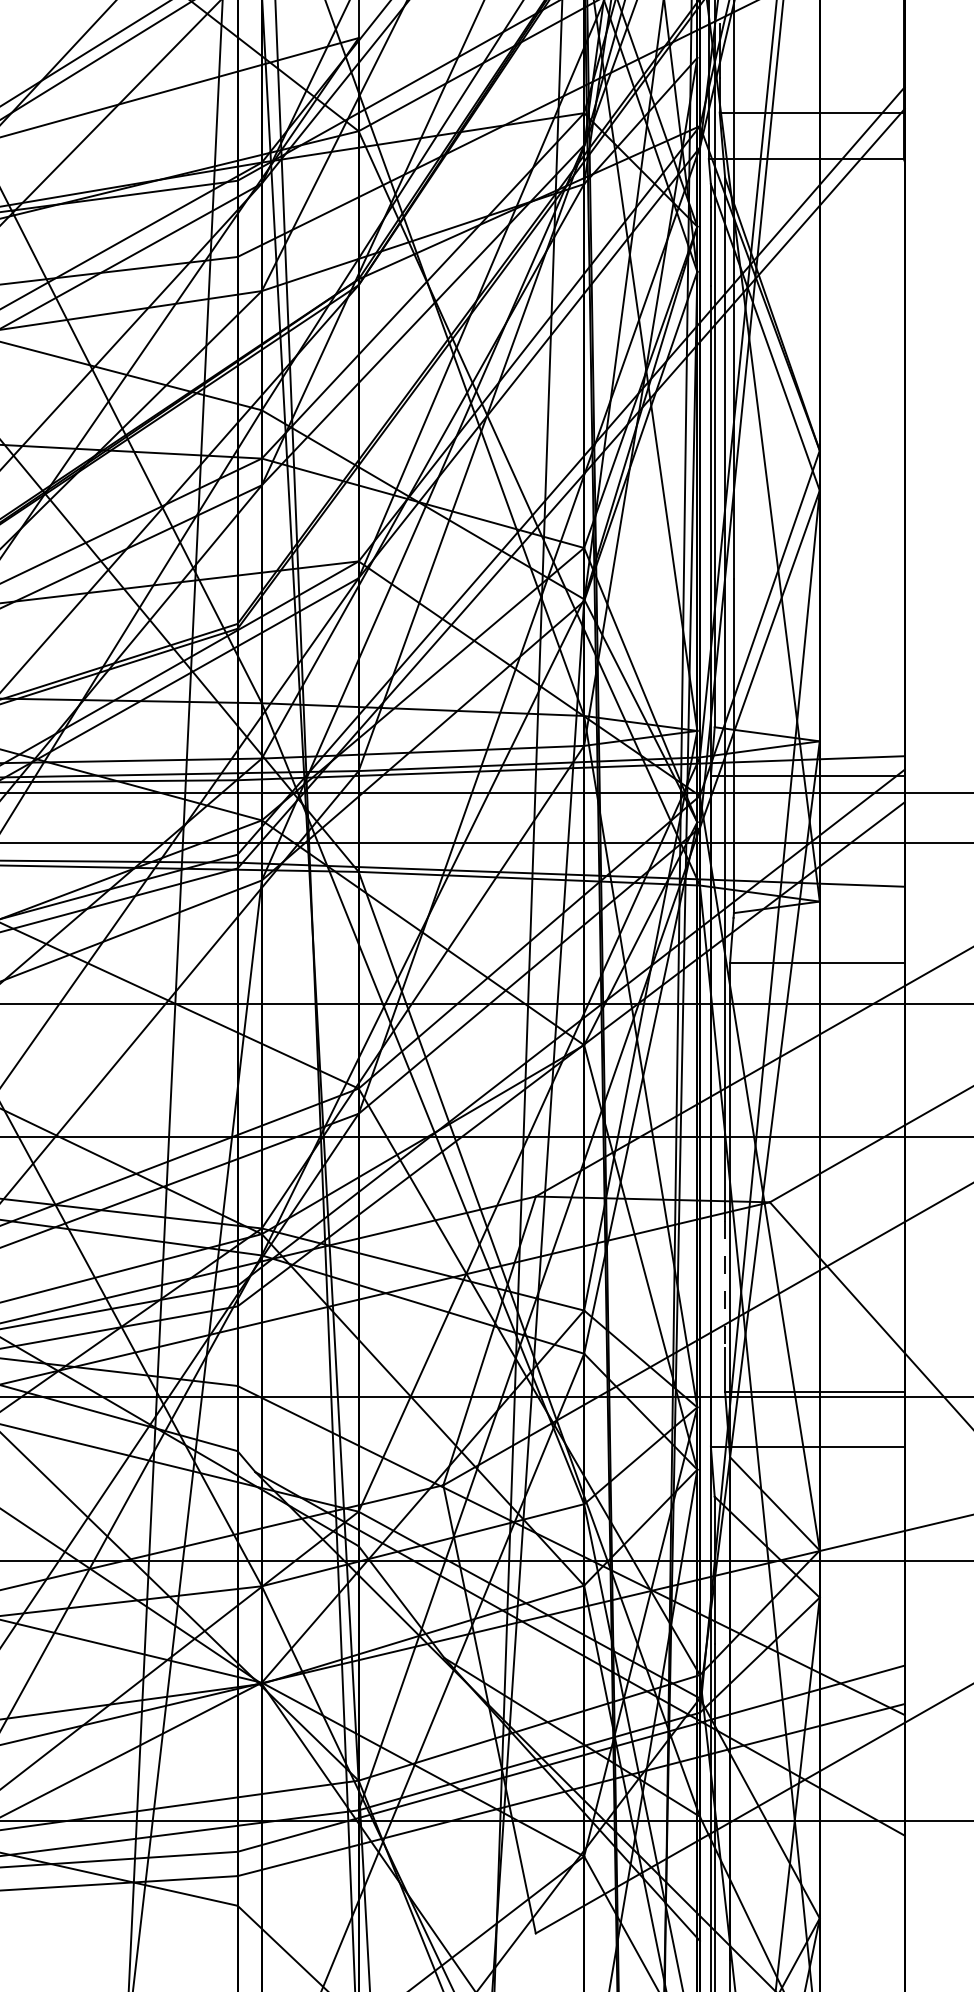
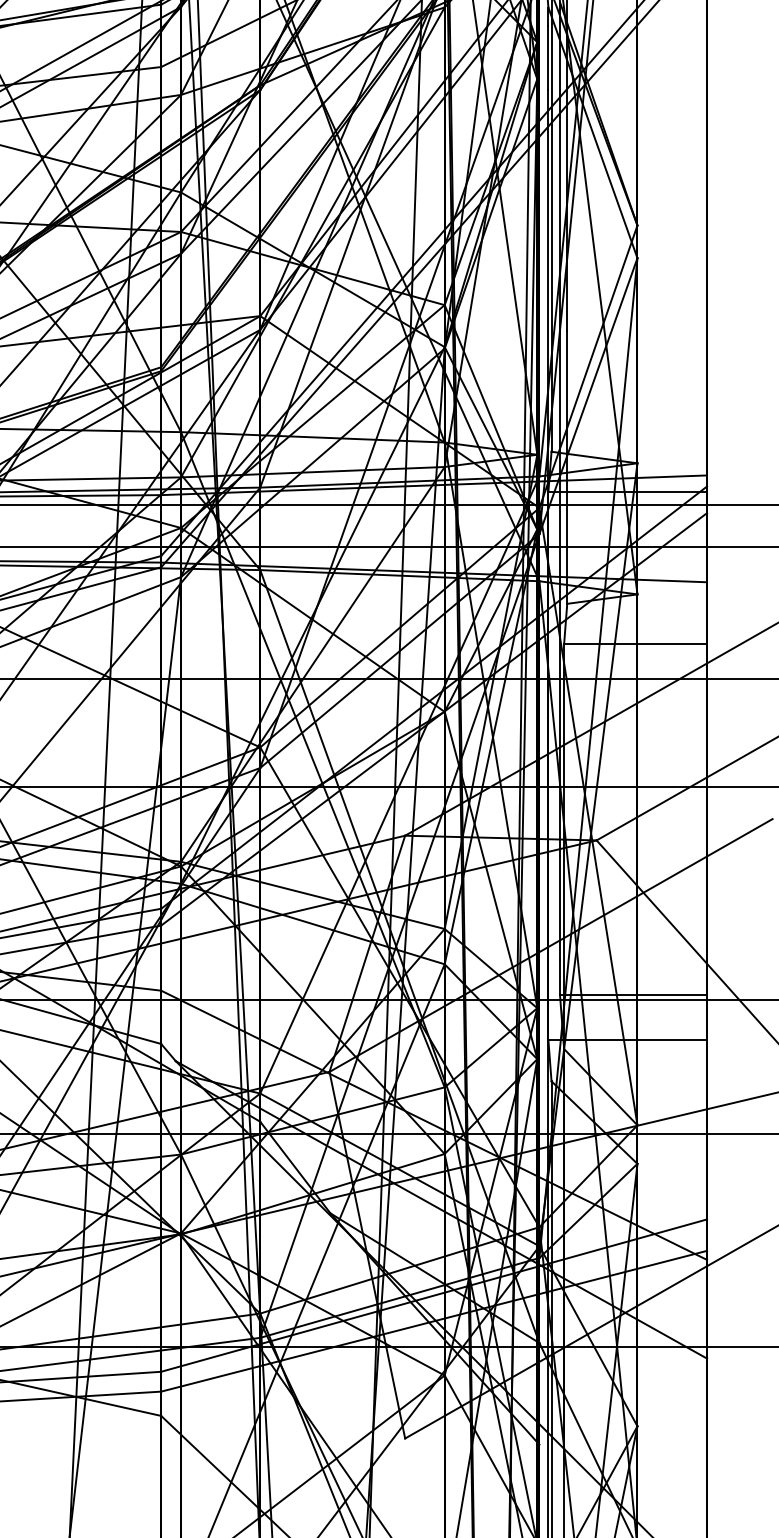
line: (725, 1285) -> (560, 908), dashed -> solid

